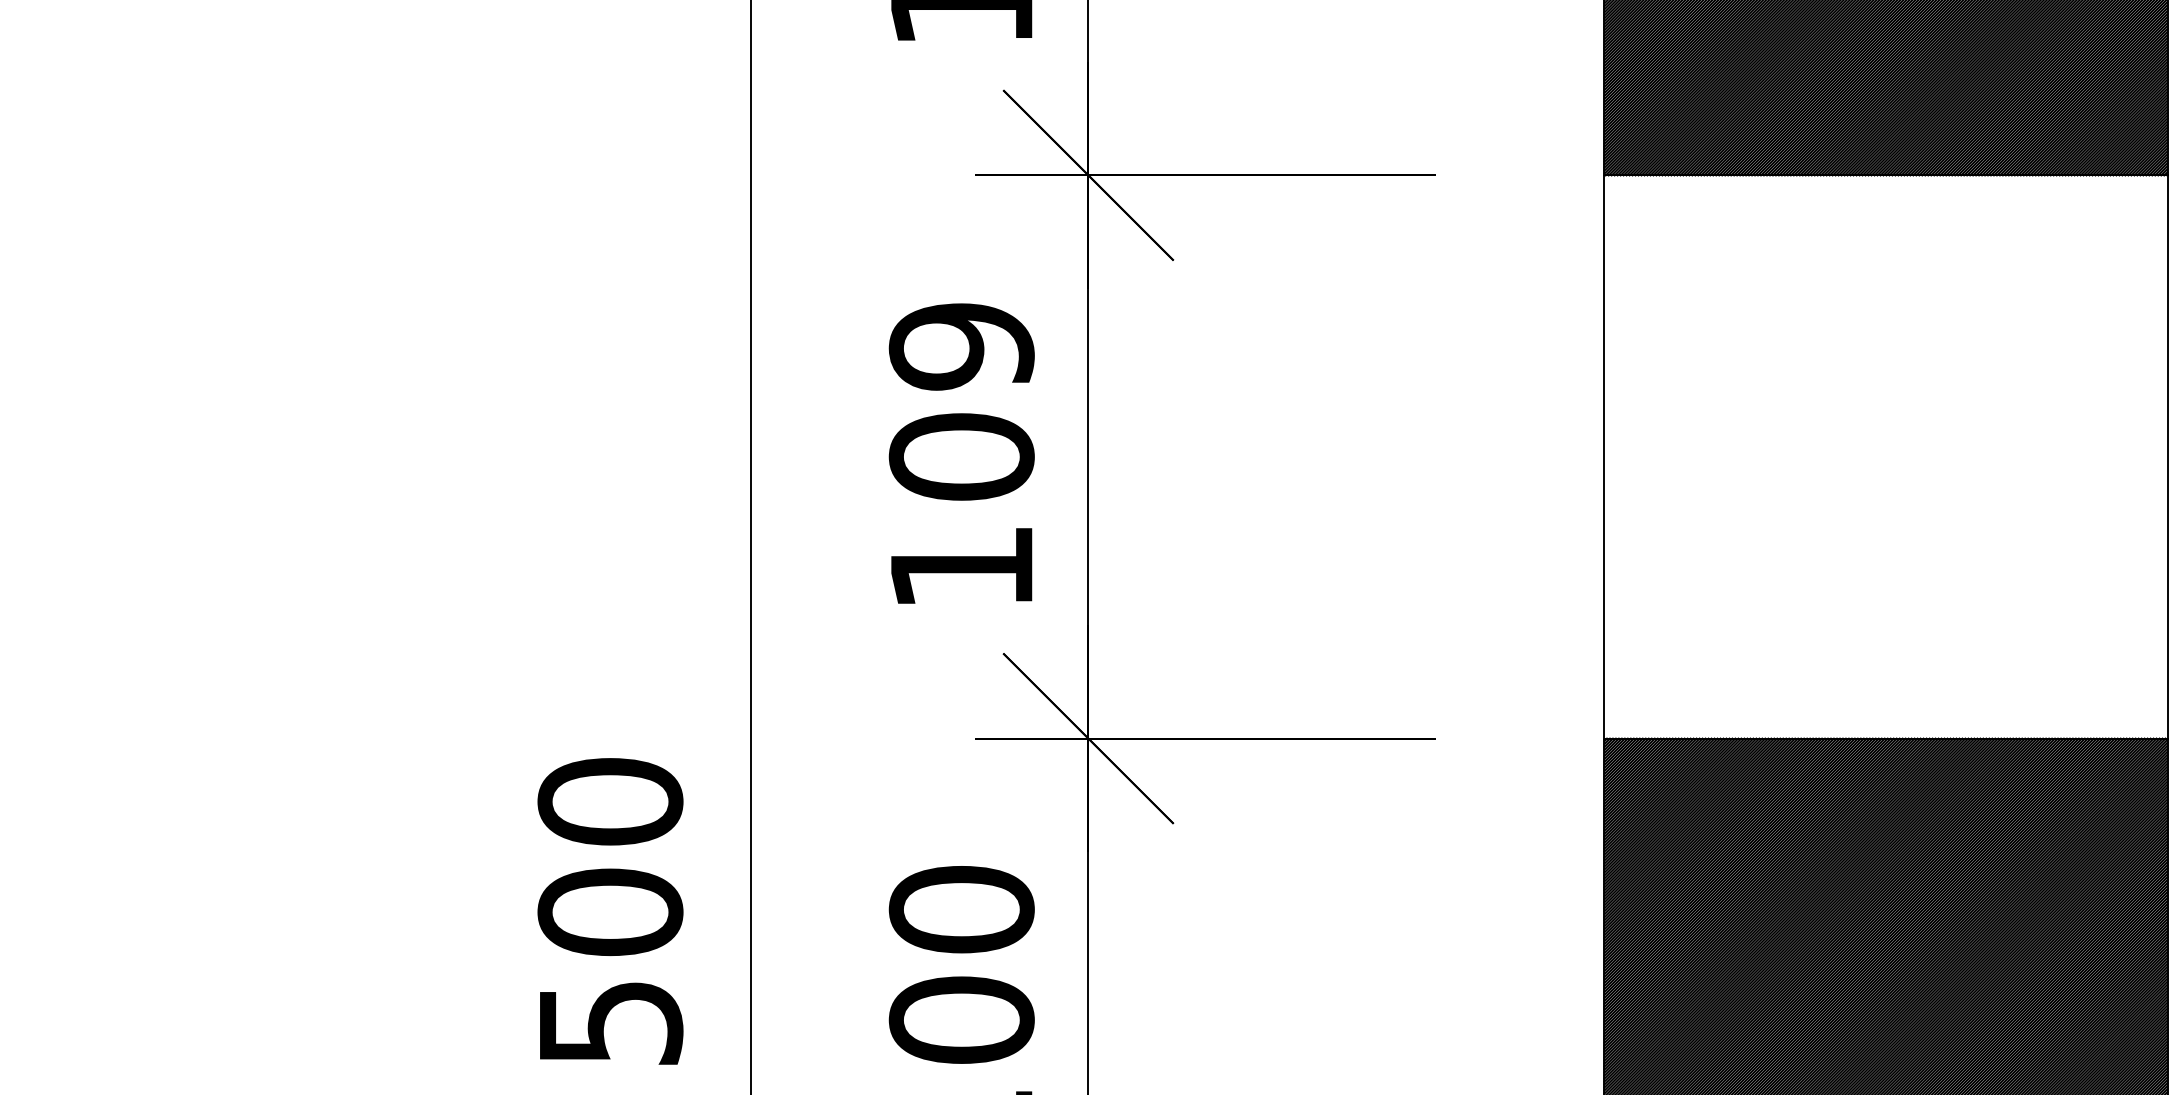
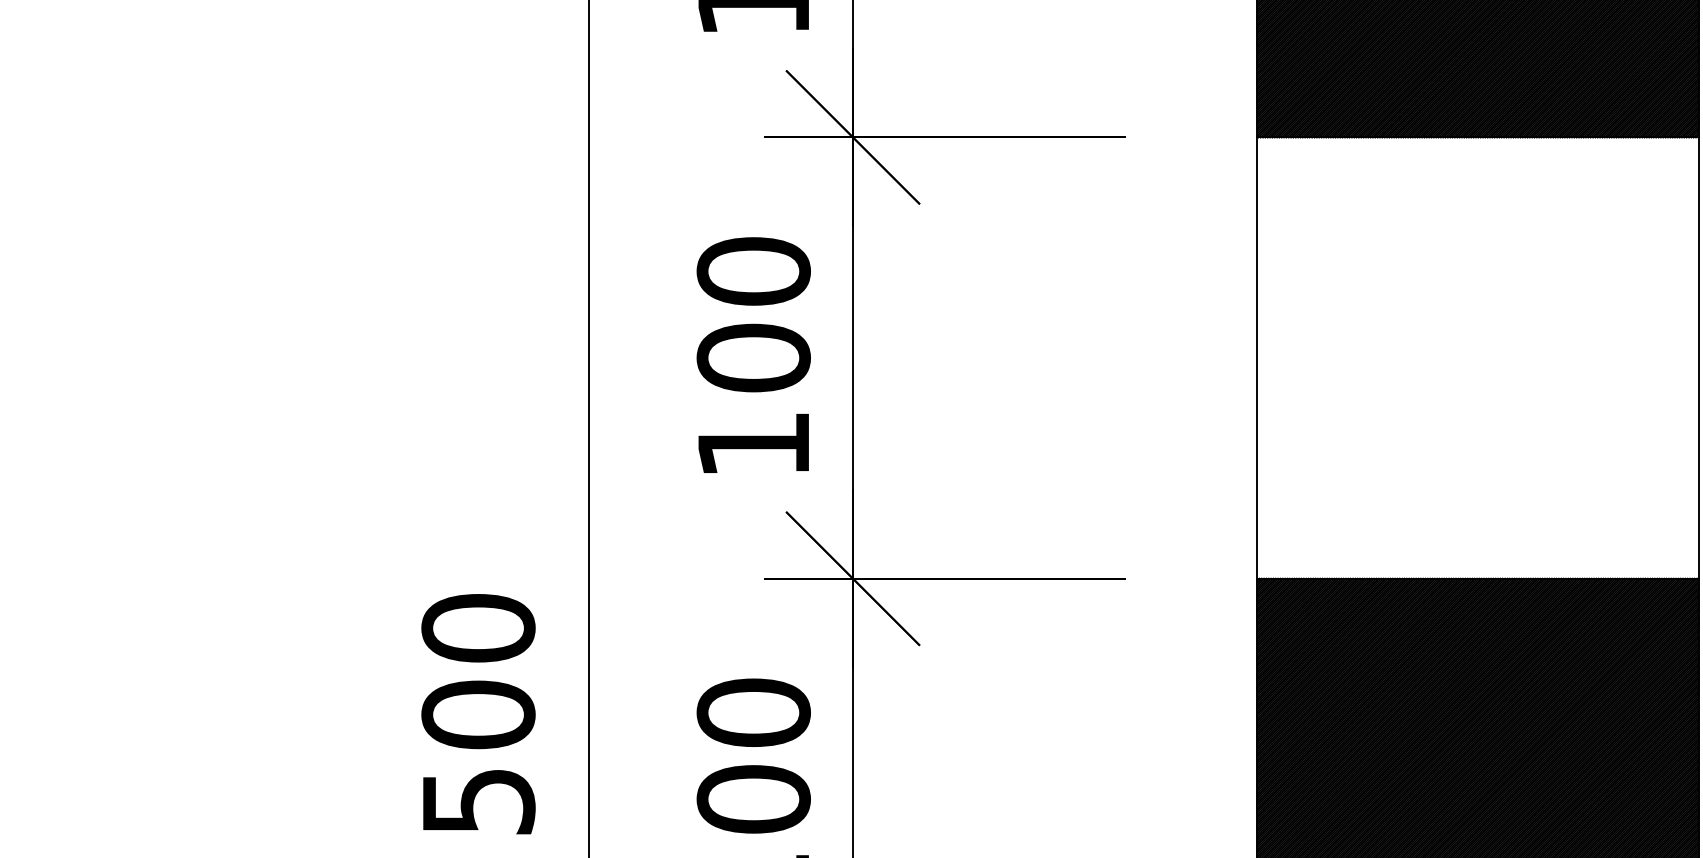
text: (961, 346) -> (753, 271), 109 -> 100

